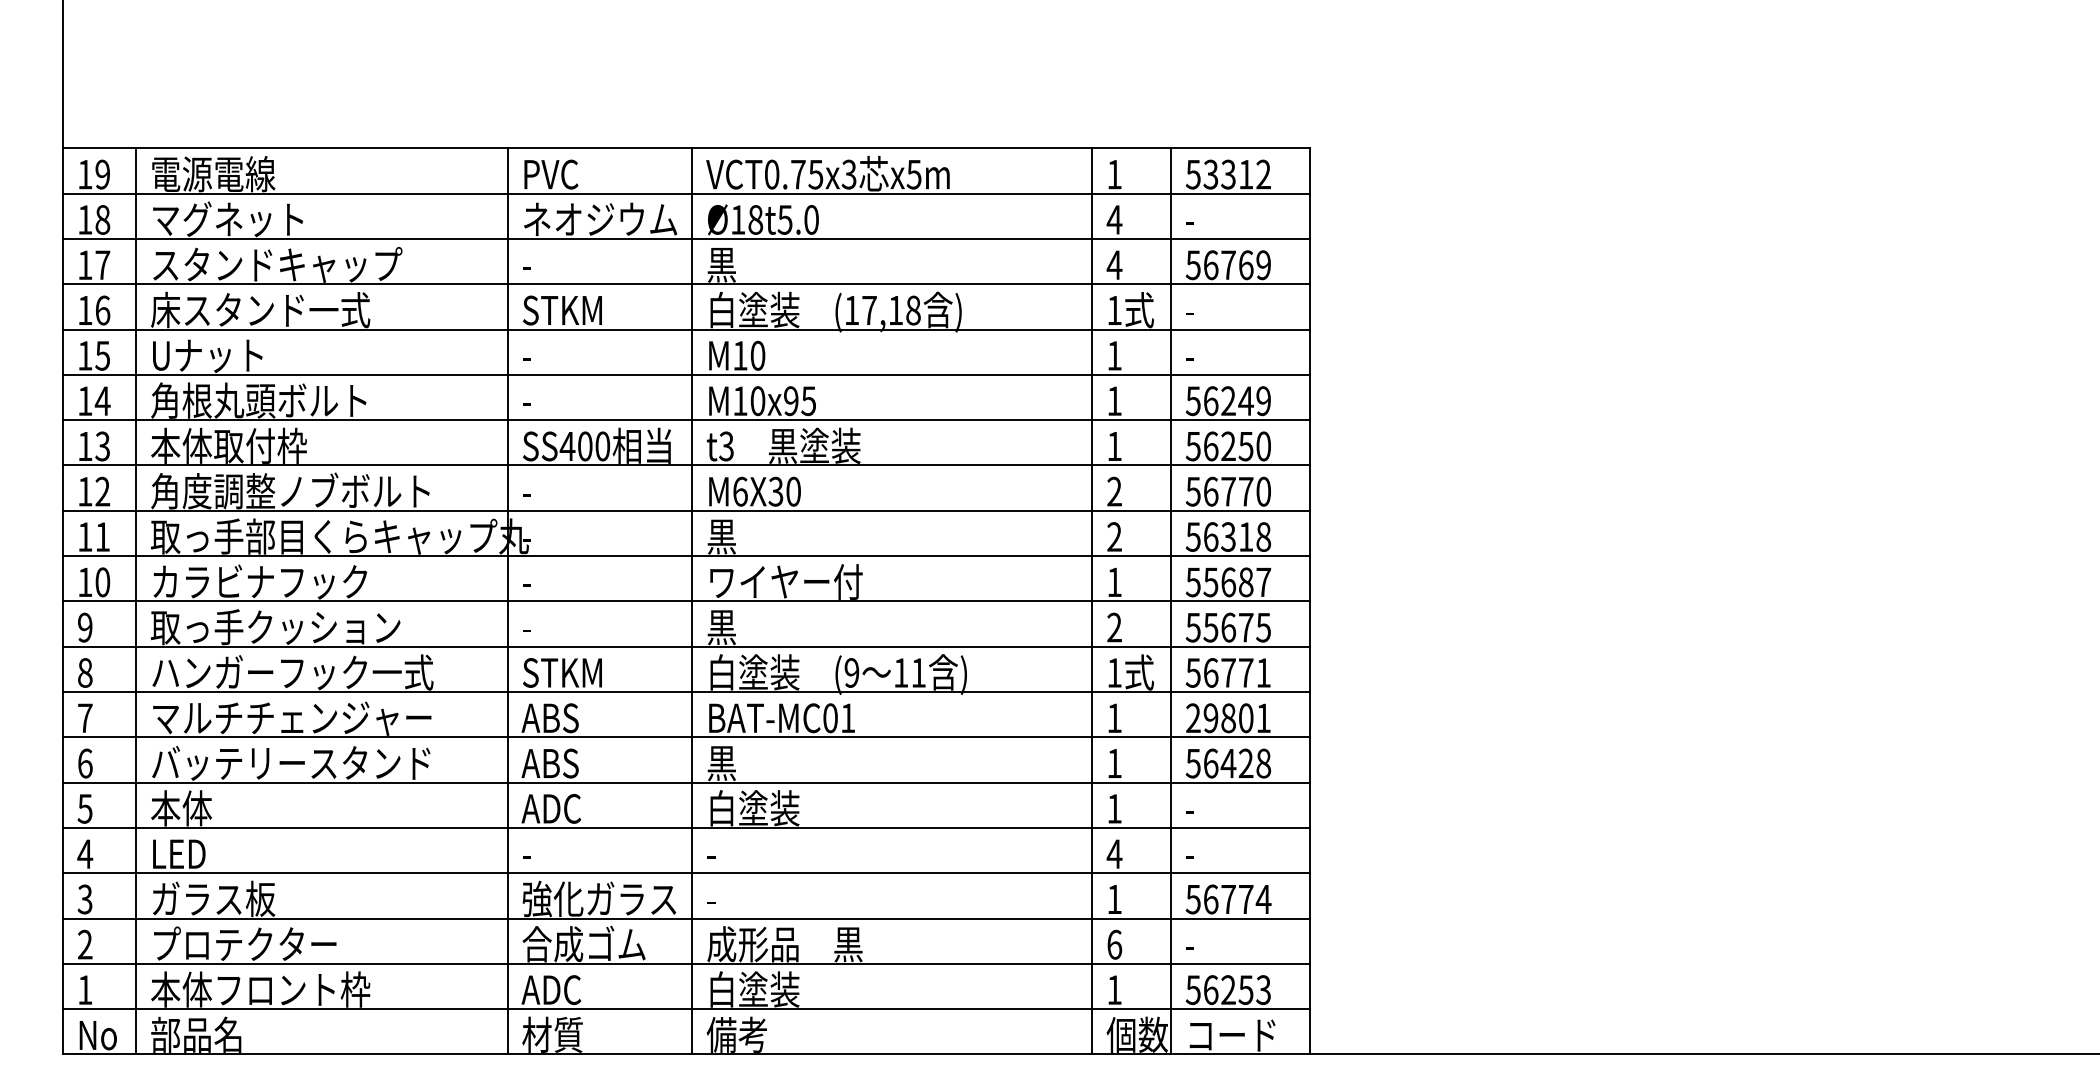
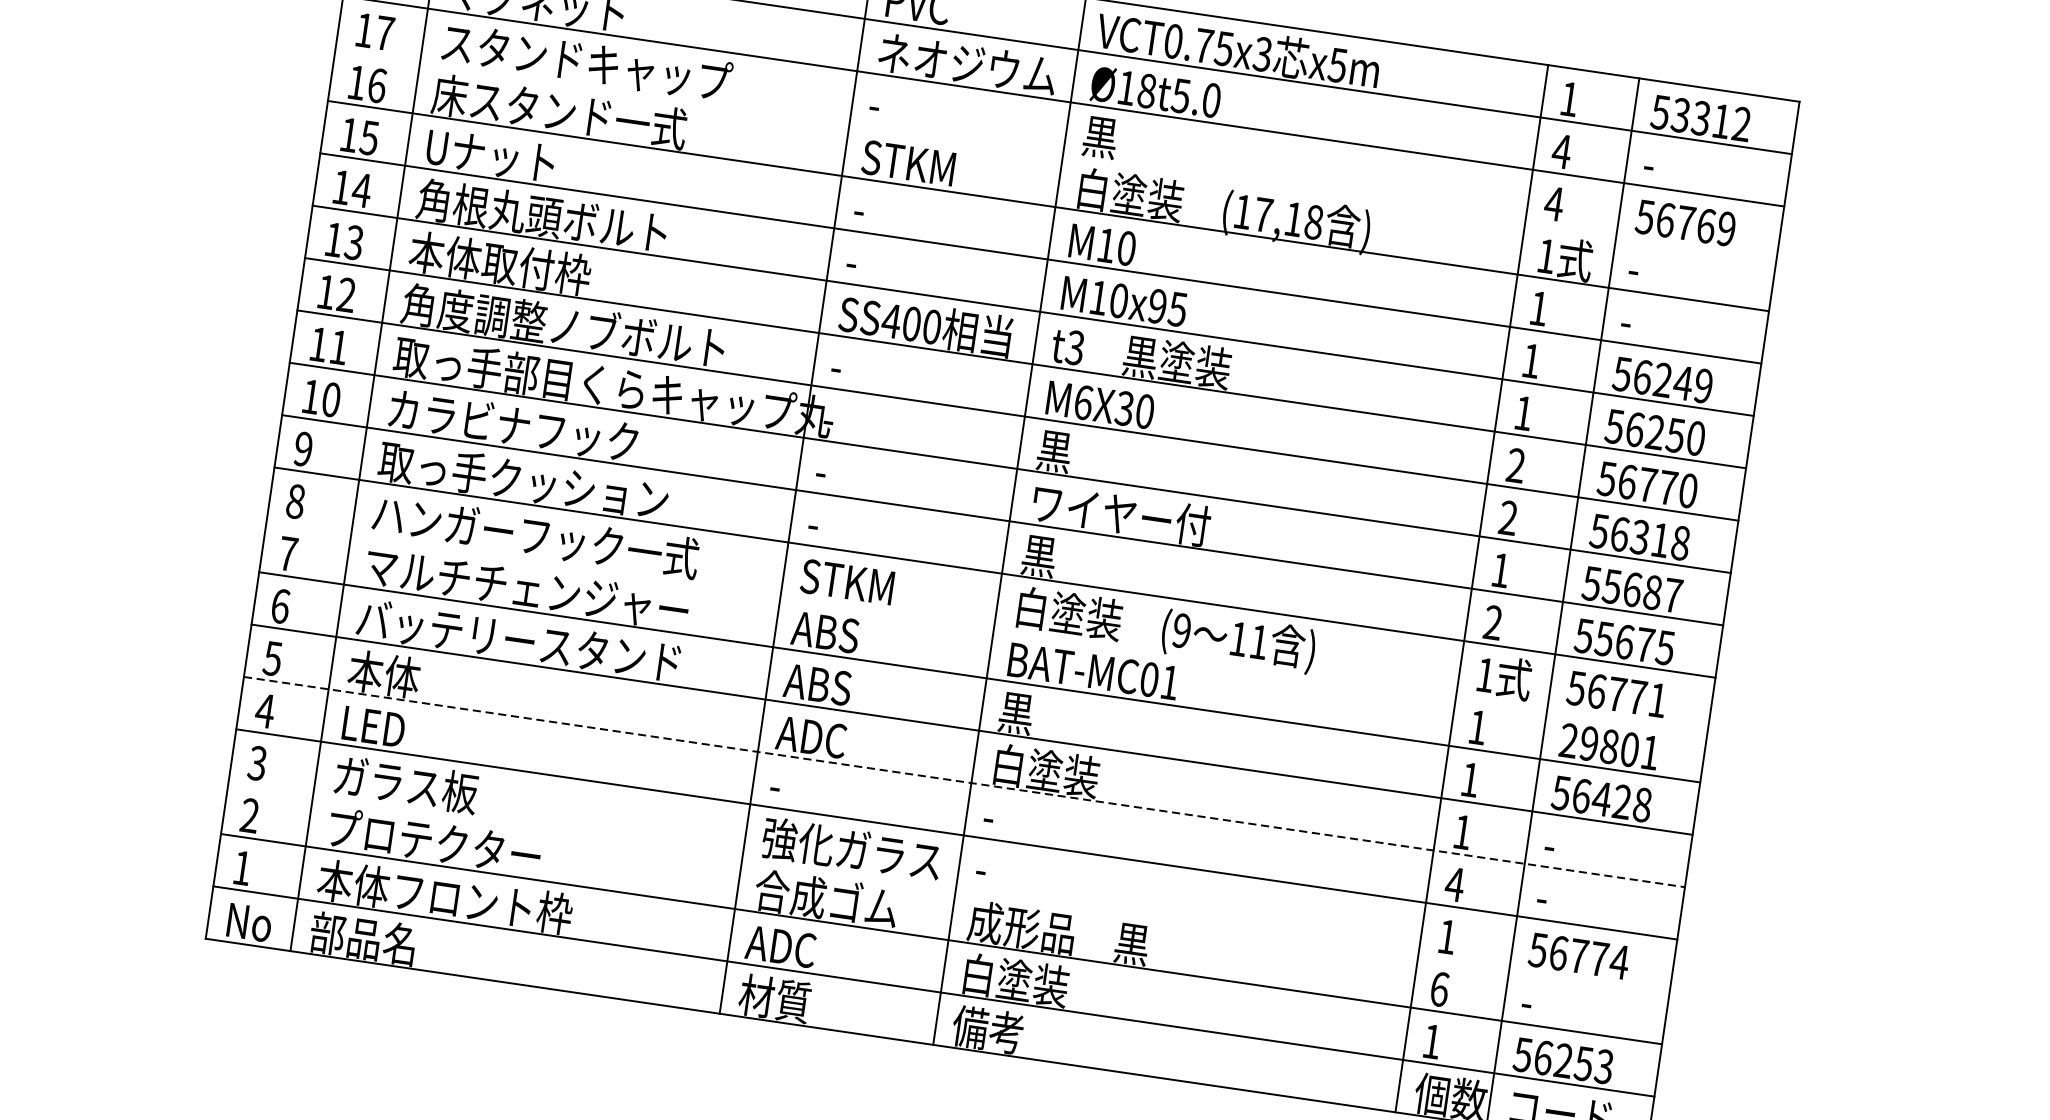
line: (686, 284) -> (1056, 154), removed
line: (686, 692) -> (987, 625), removed
line: (686, 827) -> (964, 781), solid -> dashed
line: (686, 918) -> (949, 886), removed

